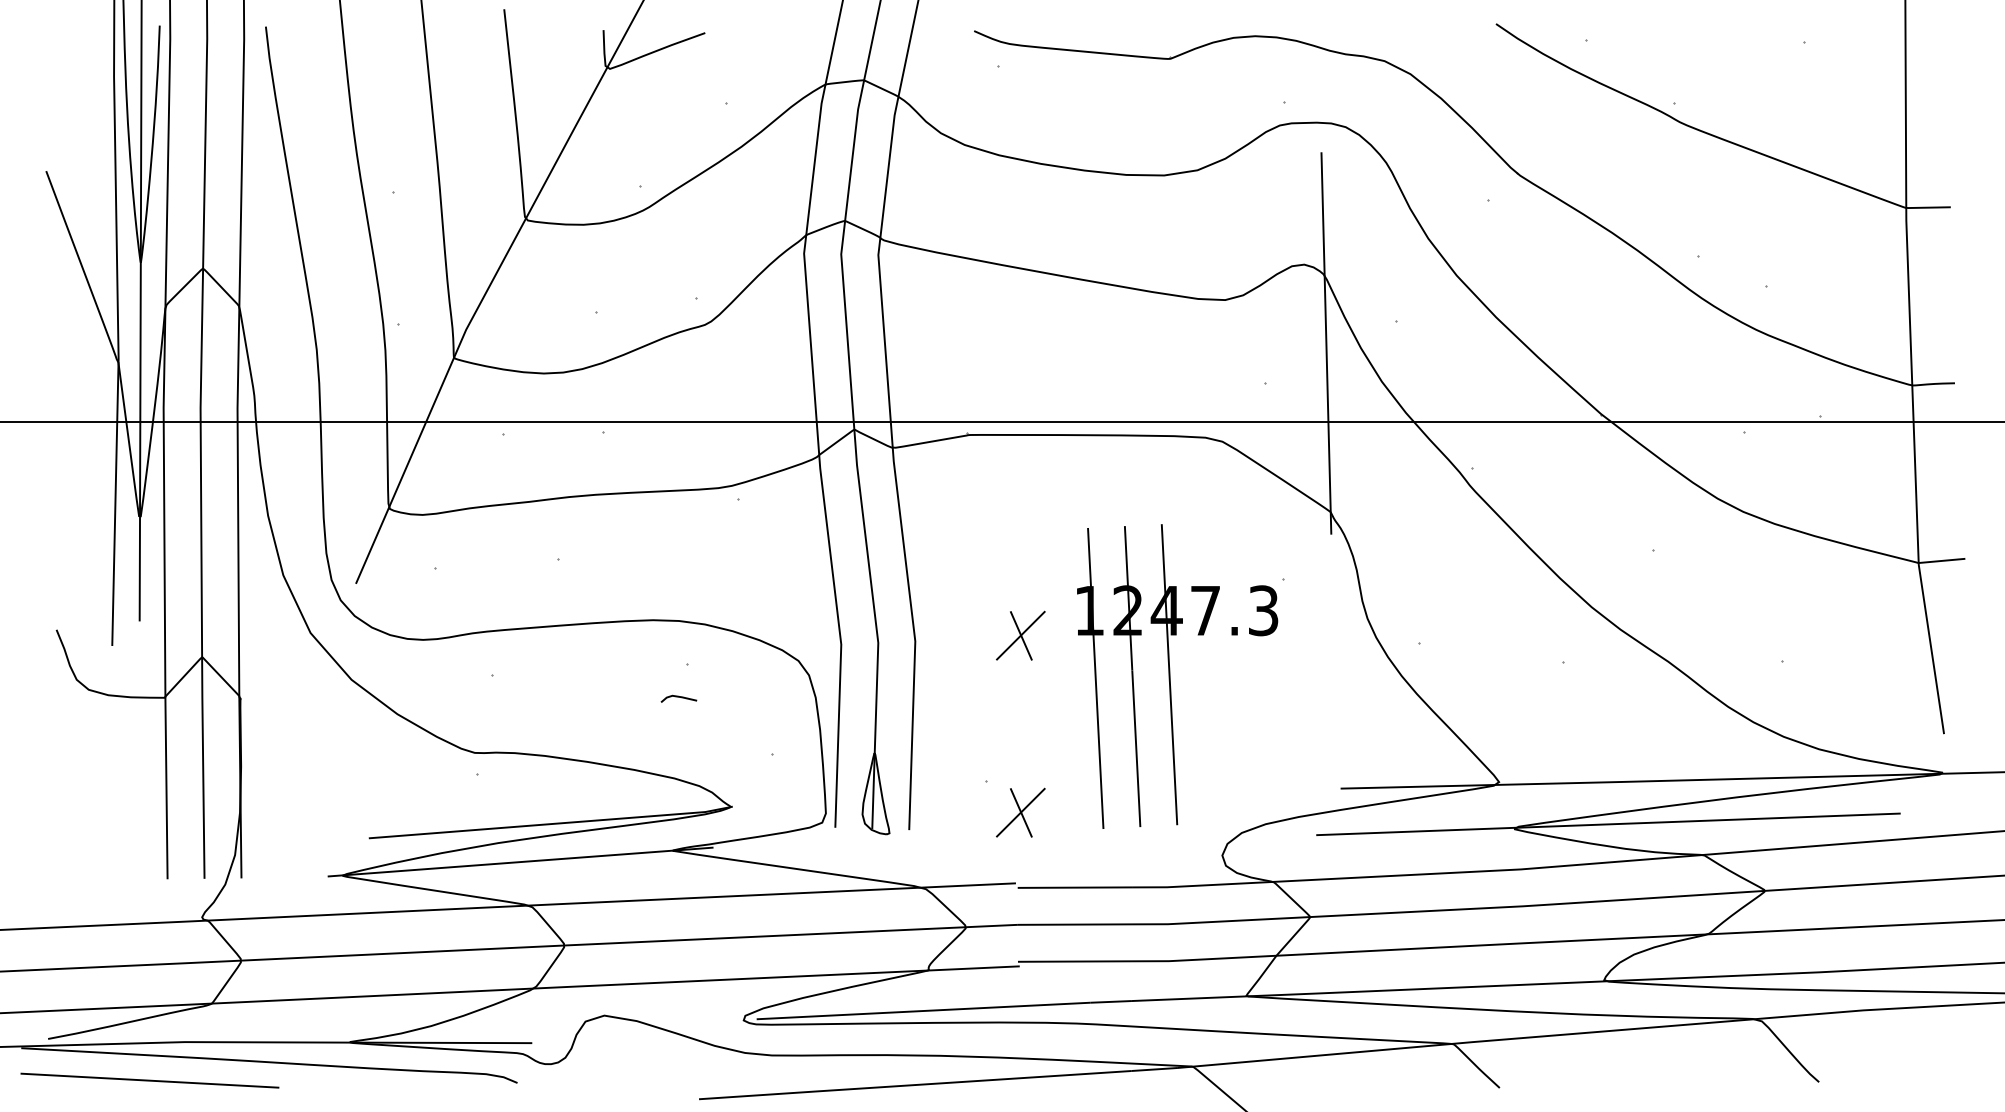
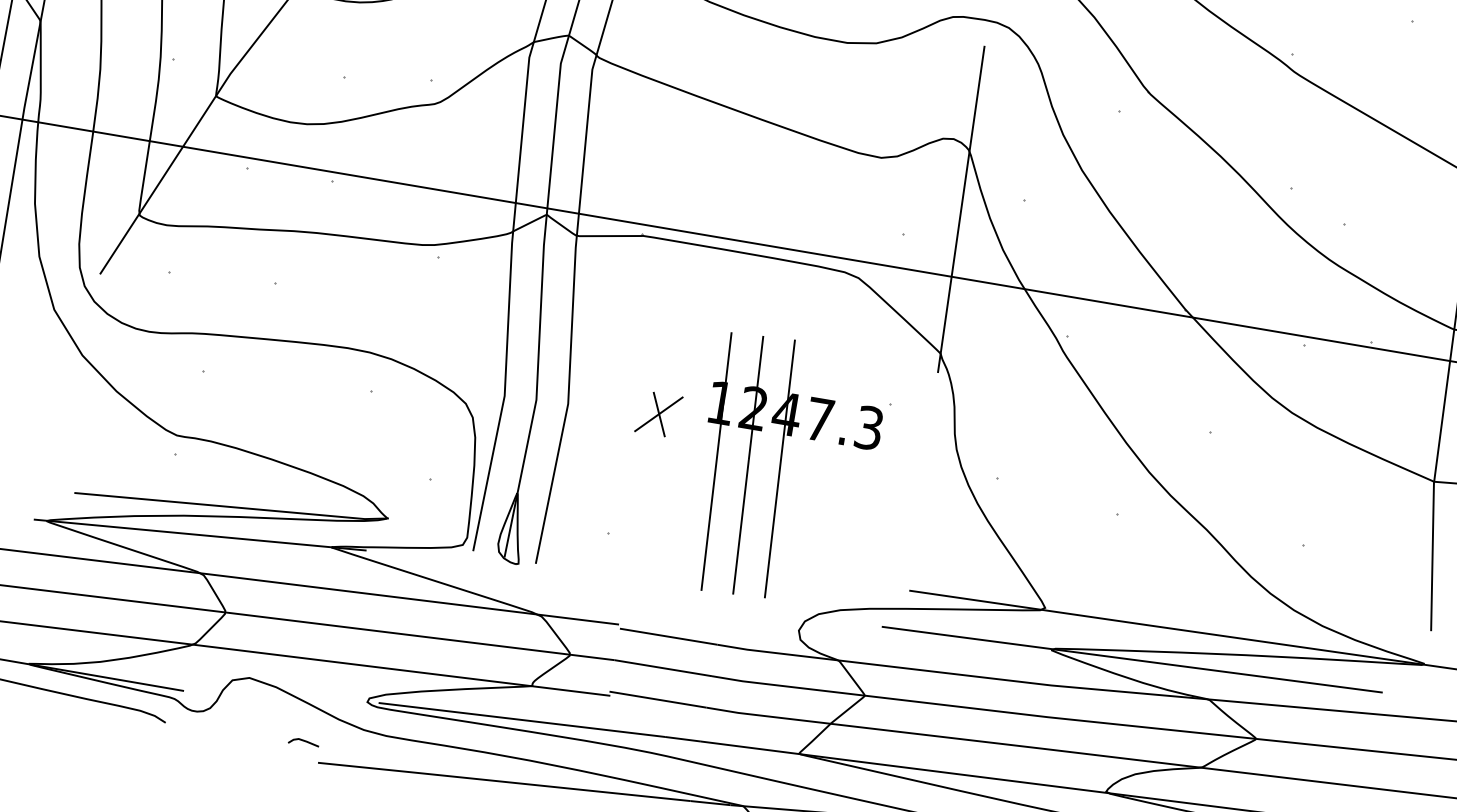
line: (678, 697) -> (303, 741), moved
part: (1020, 812) -> (633, 564), removed

